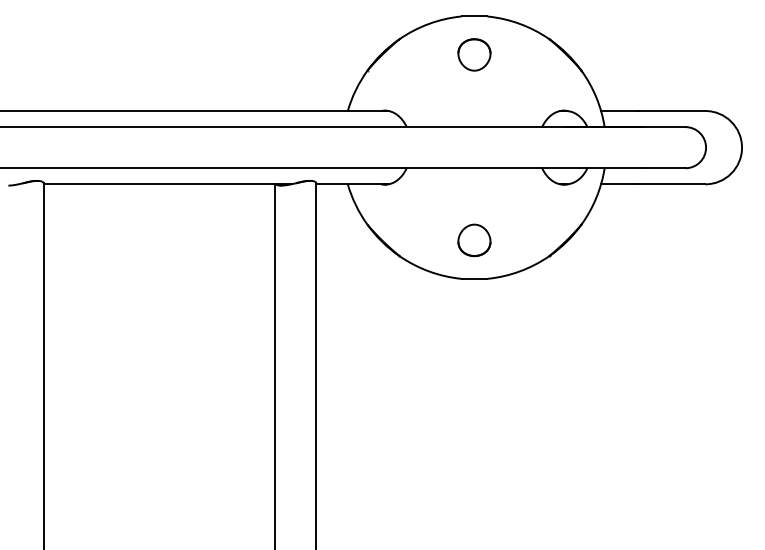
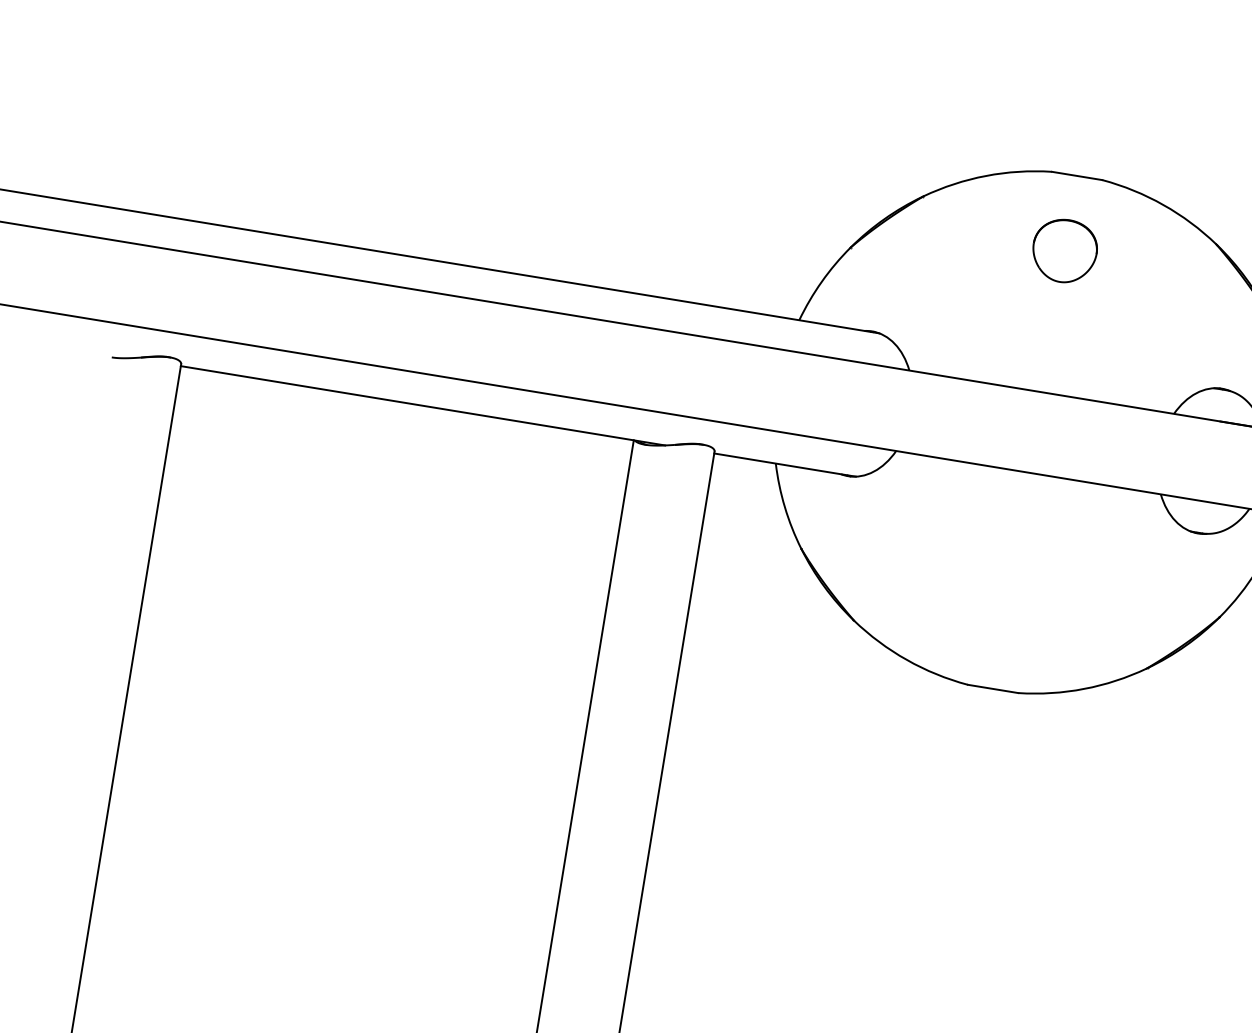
part: (474, 240) -> (1005, 613), removed

